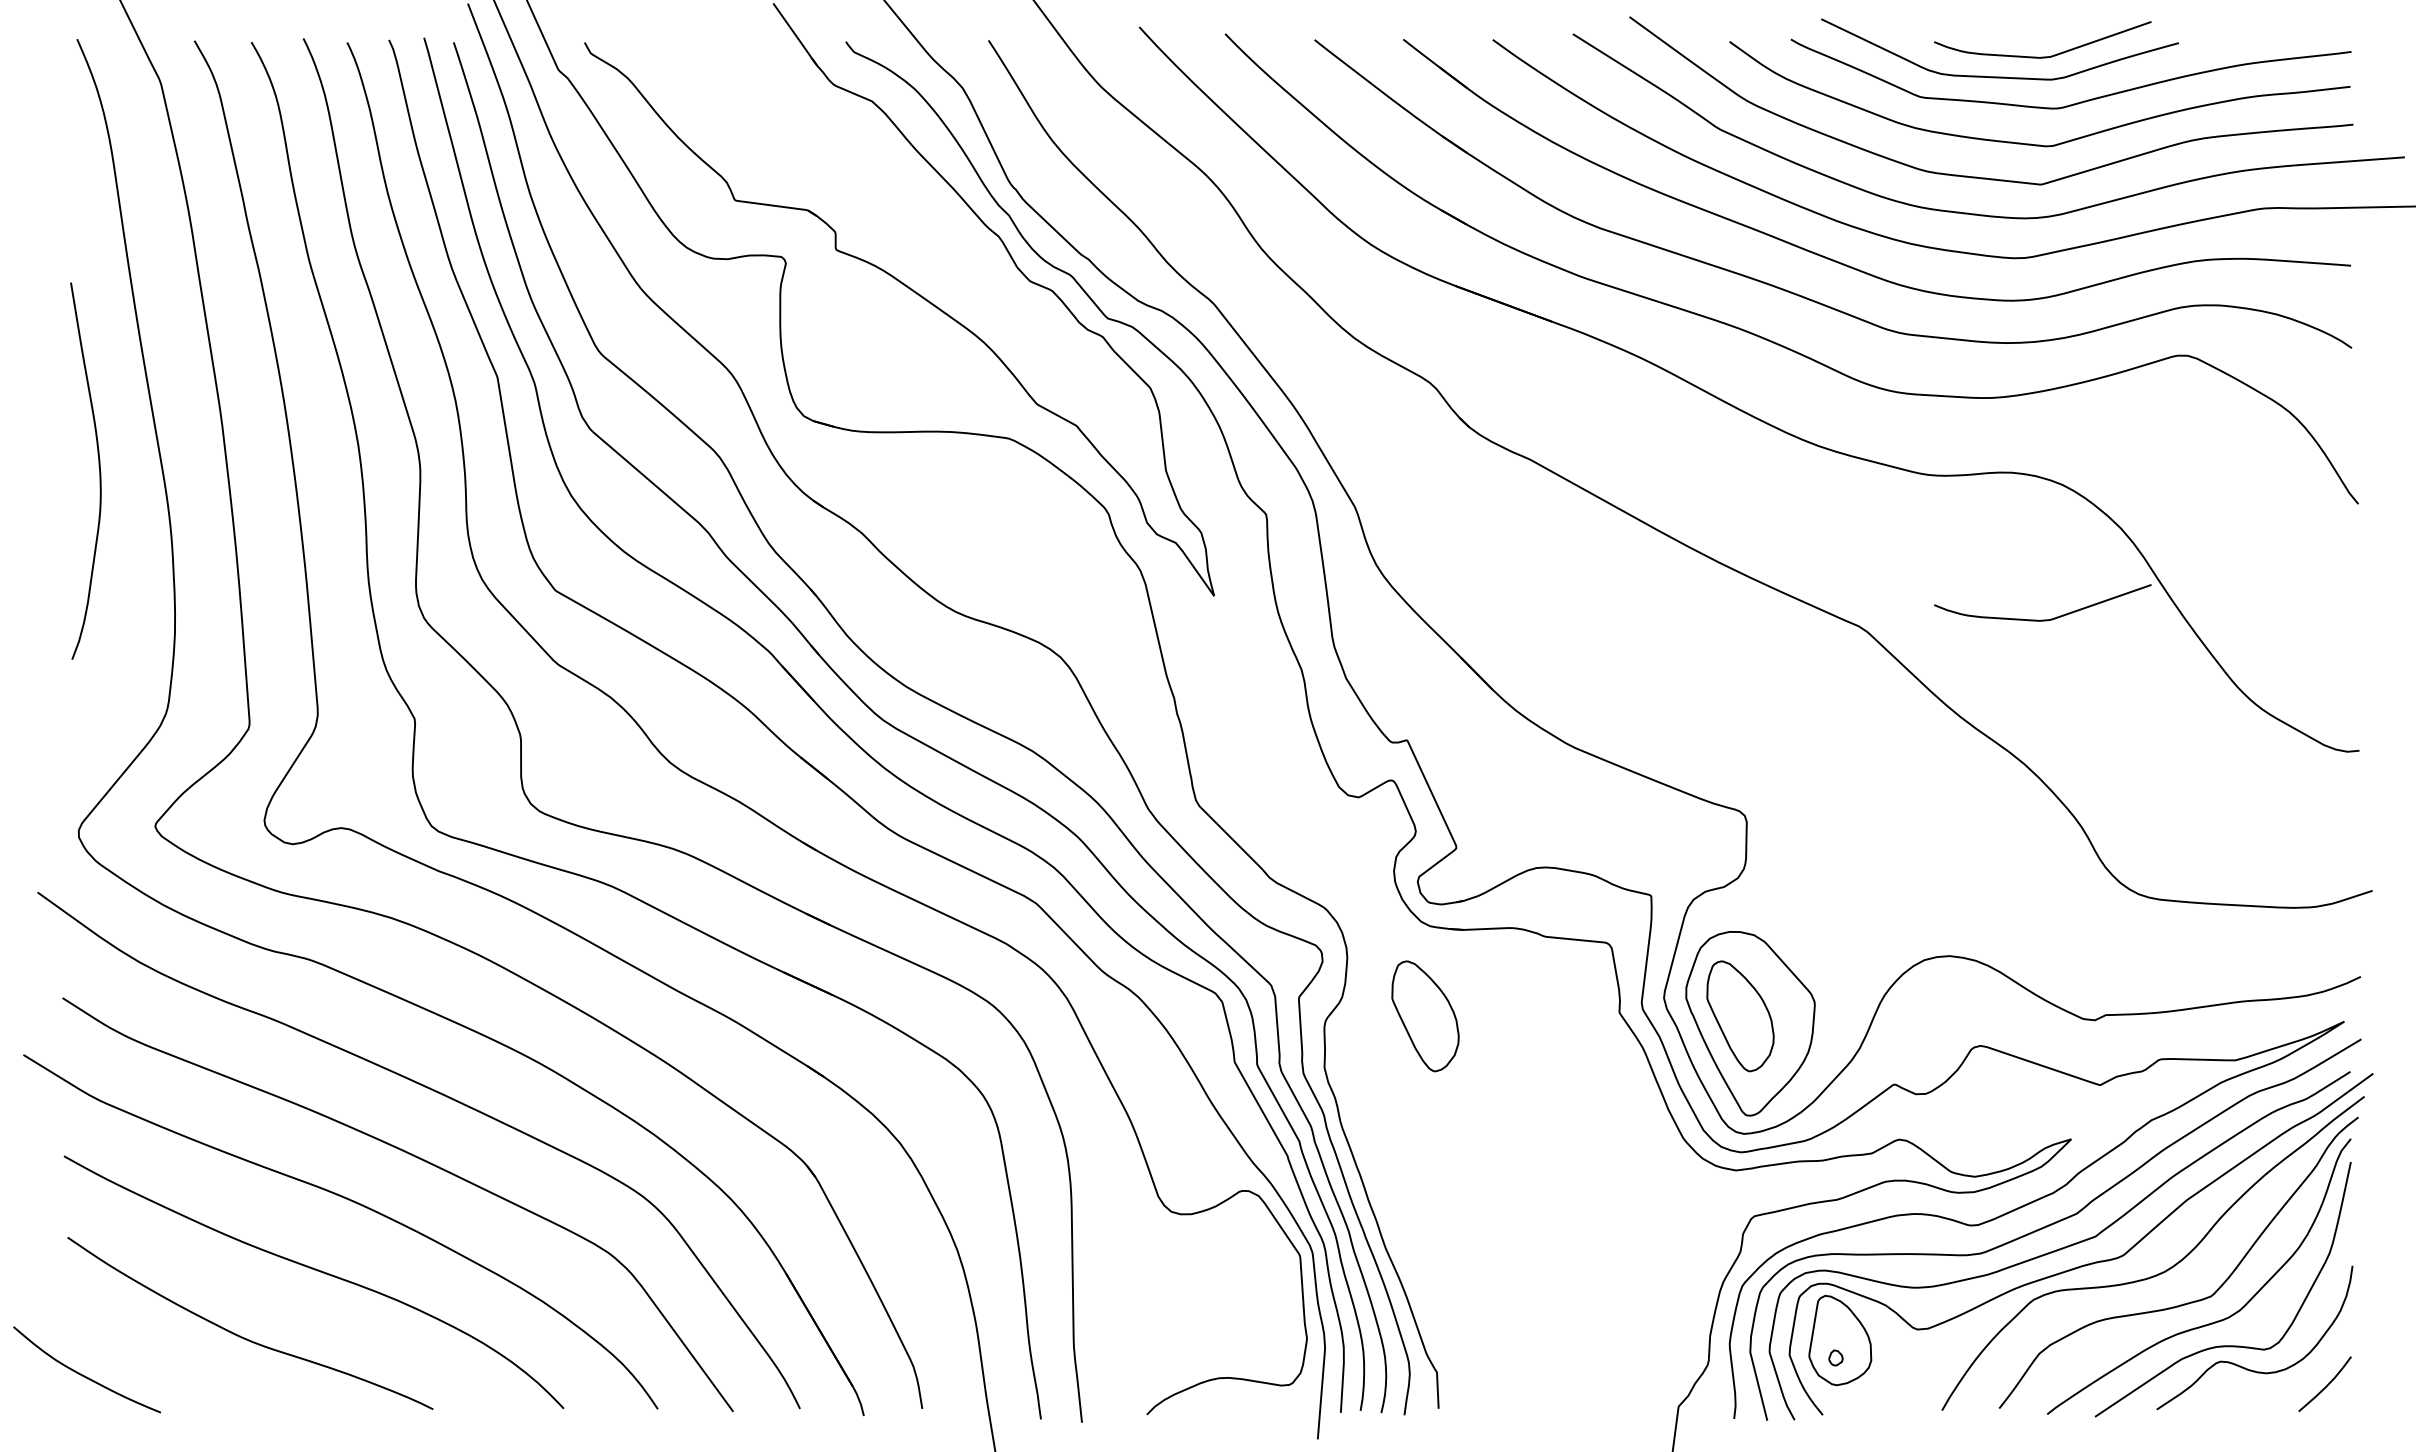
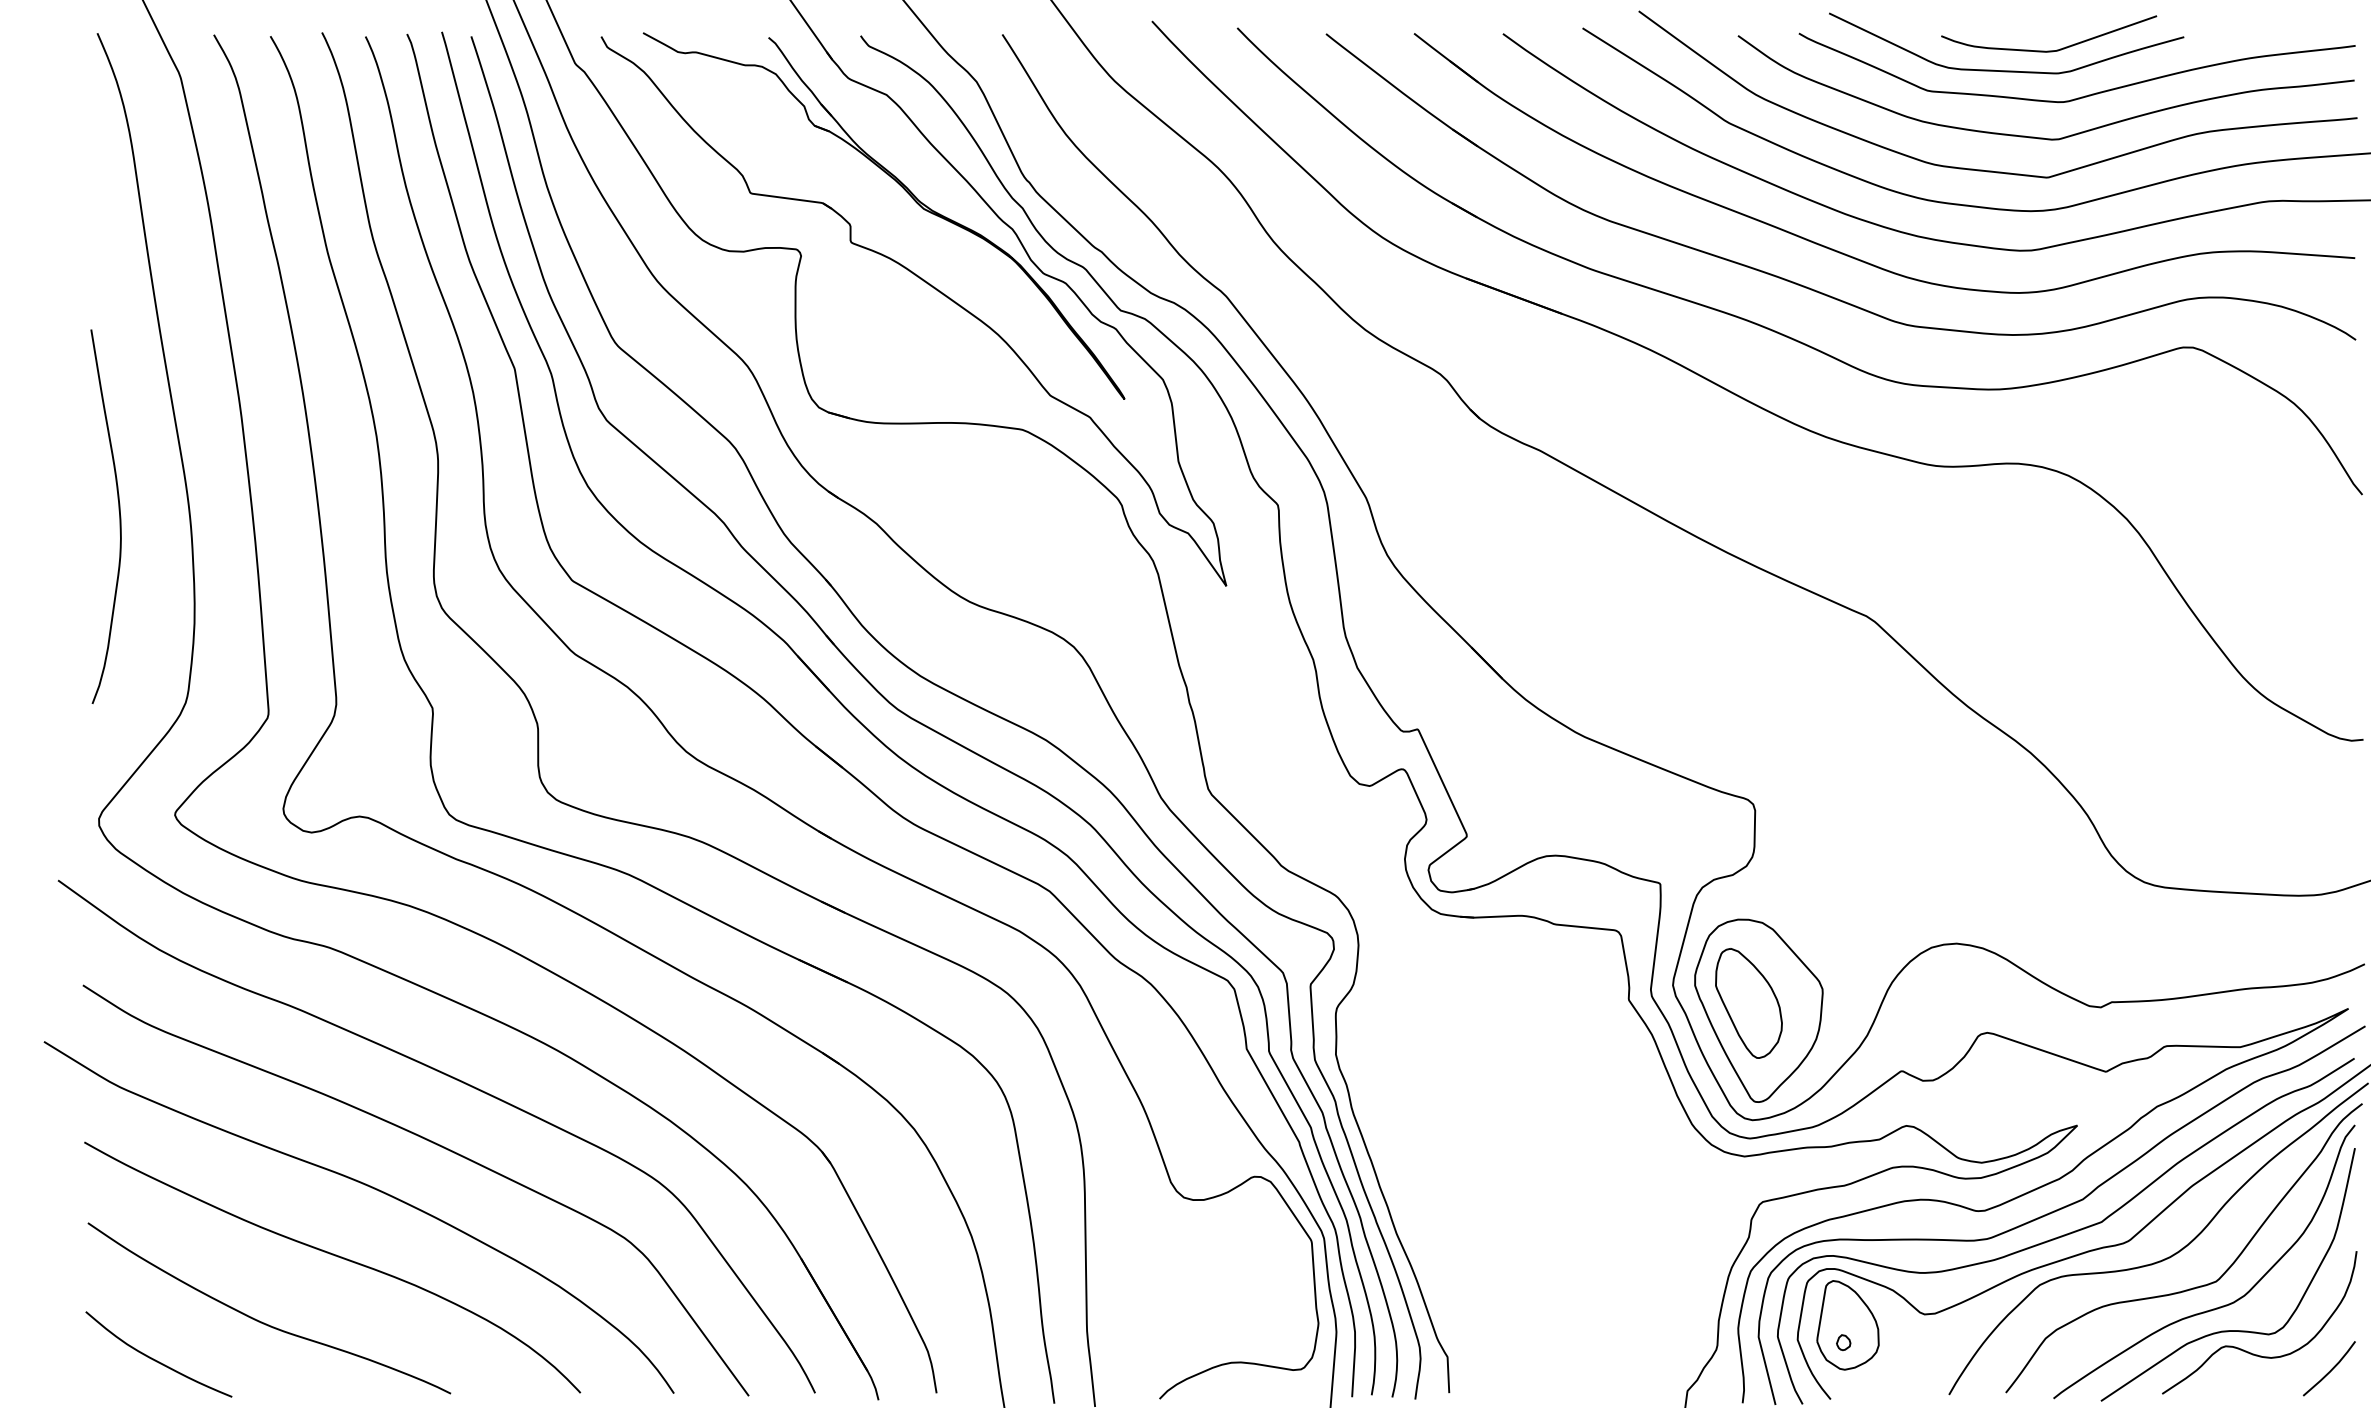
part: (893, 201) -> (907, 194), added
curve: (98, 466) -> (118, 512), moved
curve: (2042, 619) -> (2048, 609), removed
part: (1425, 1016) -> (1436, 1003), removed
curve: (83, 1374) -> (155, 1359), moved

